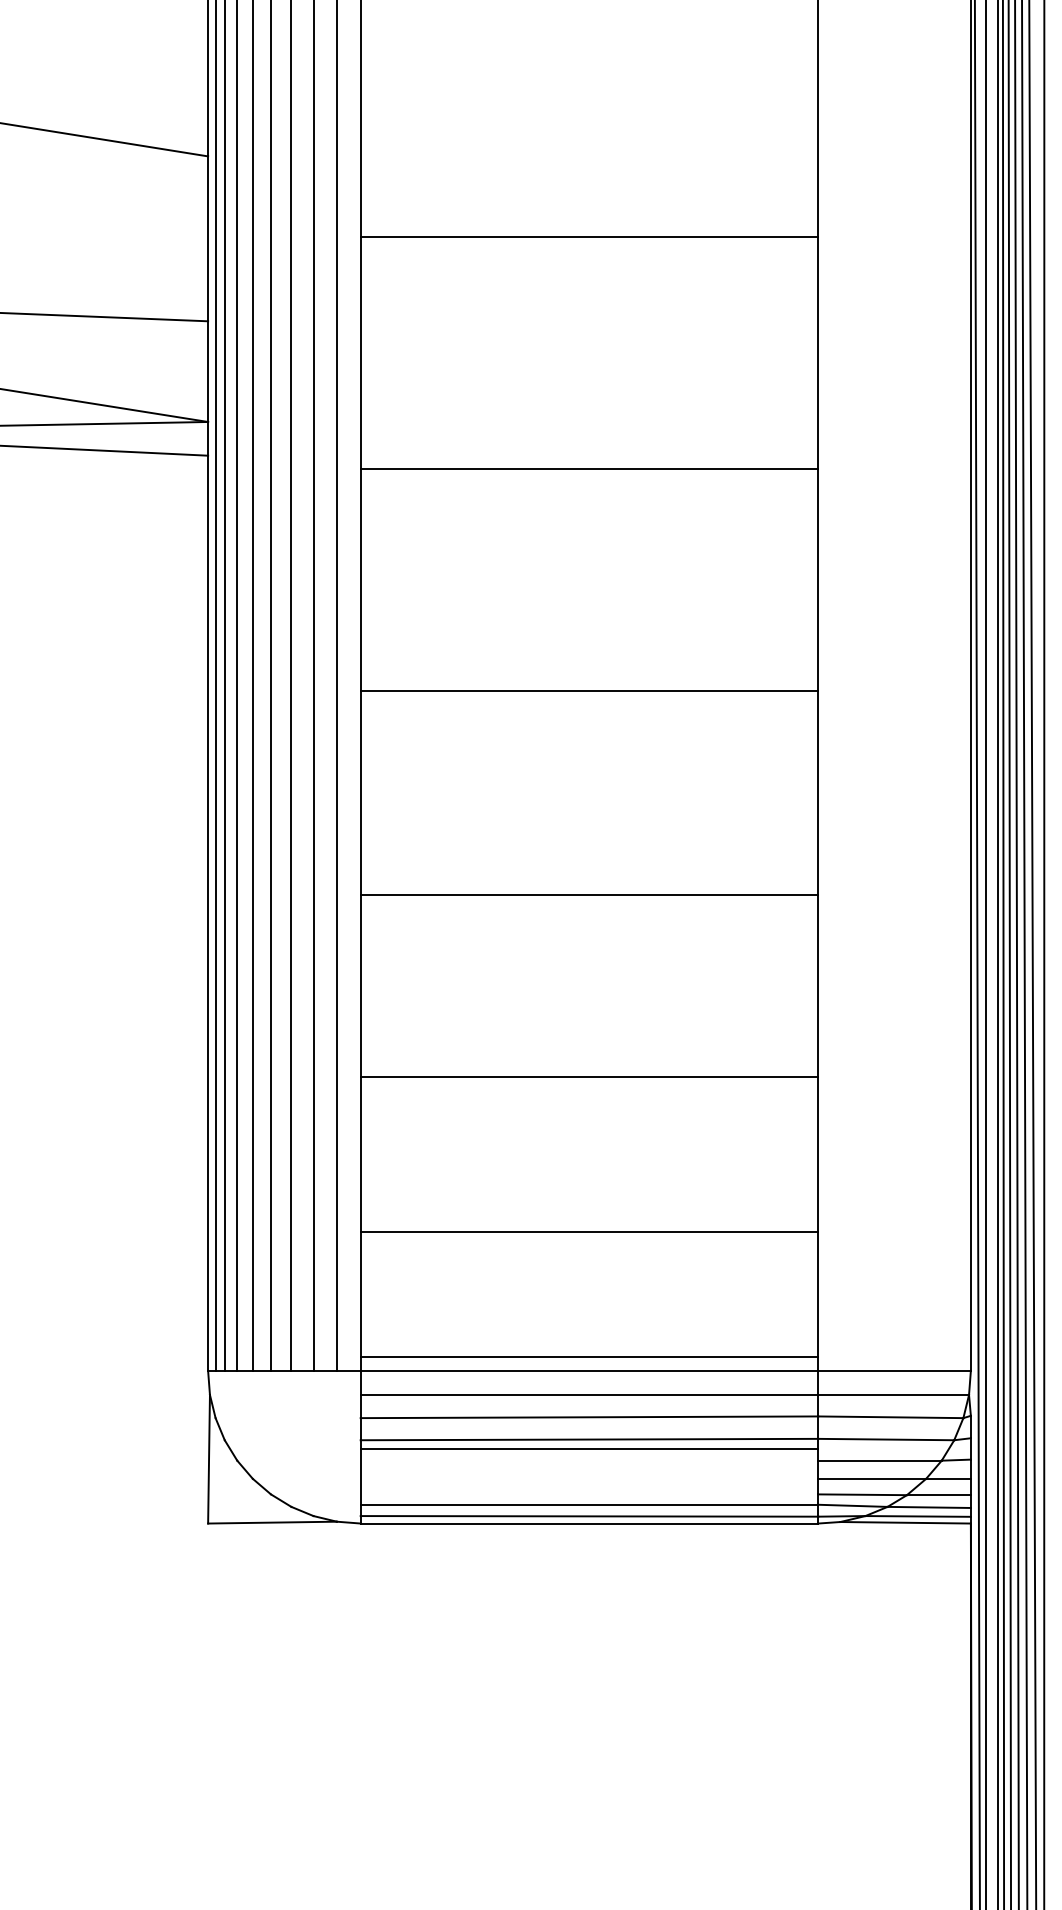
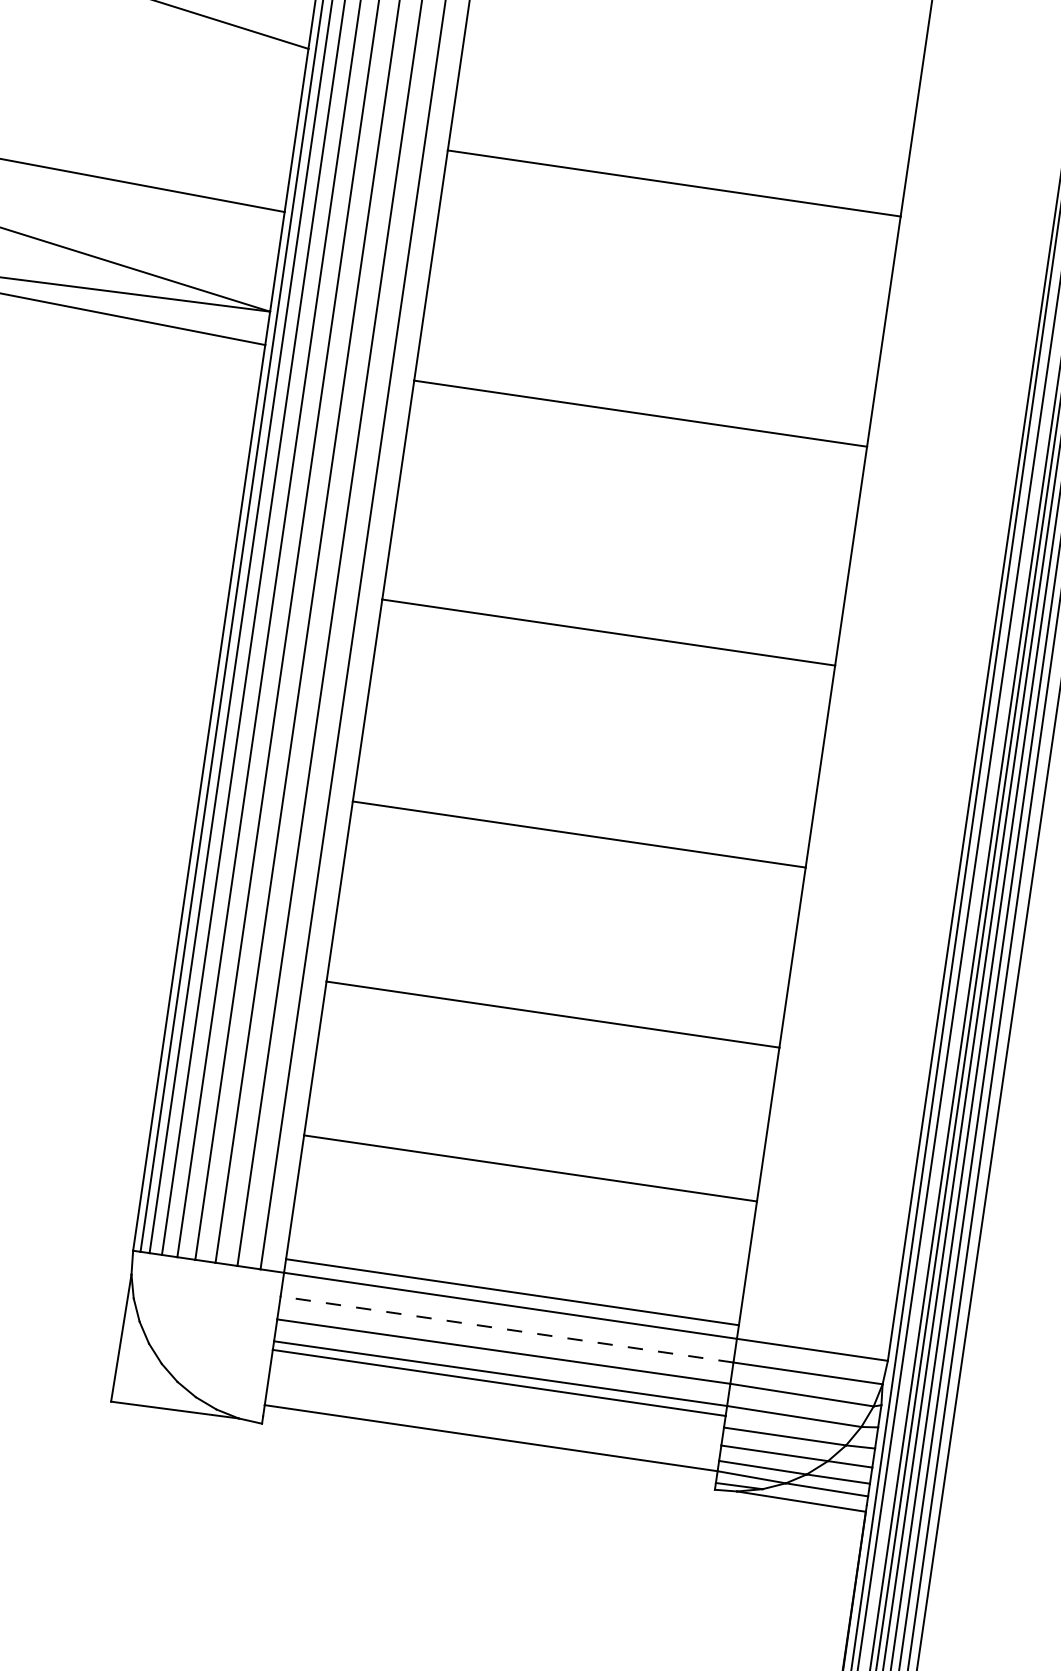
line: (589, 1394) -> (507, 1329), solid -> dashed
line: (589, 1516) -> (489, 1449), removed
line: (917, 1516) -> (814, 1497), removed
line: (589, 1523) -> (488, 1456), removed

